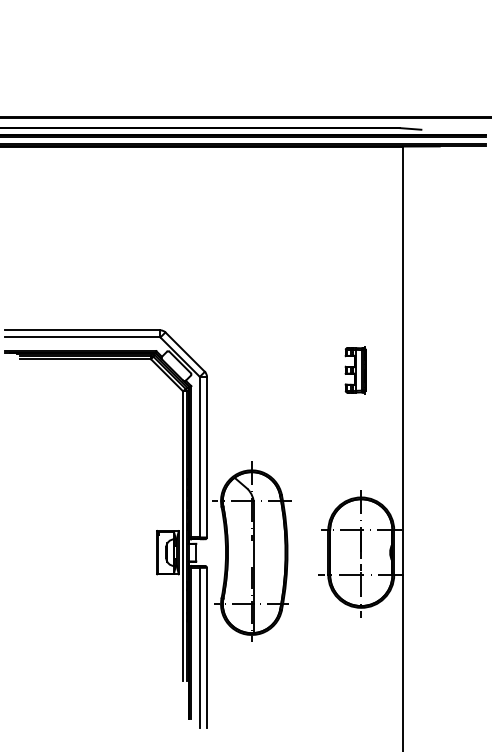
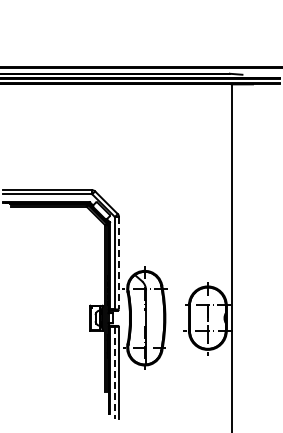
part: (355, 369) -> (204, 212), removed
line: (207, 457) -> (119, 263), solid -> dashed
line: (199, 648) -> (114, 373), solid -> dashed

